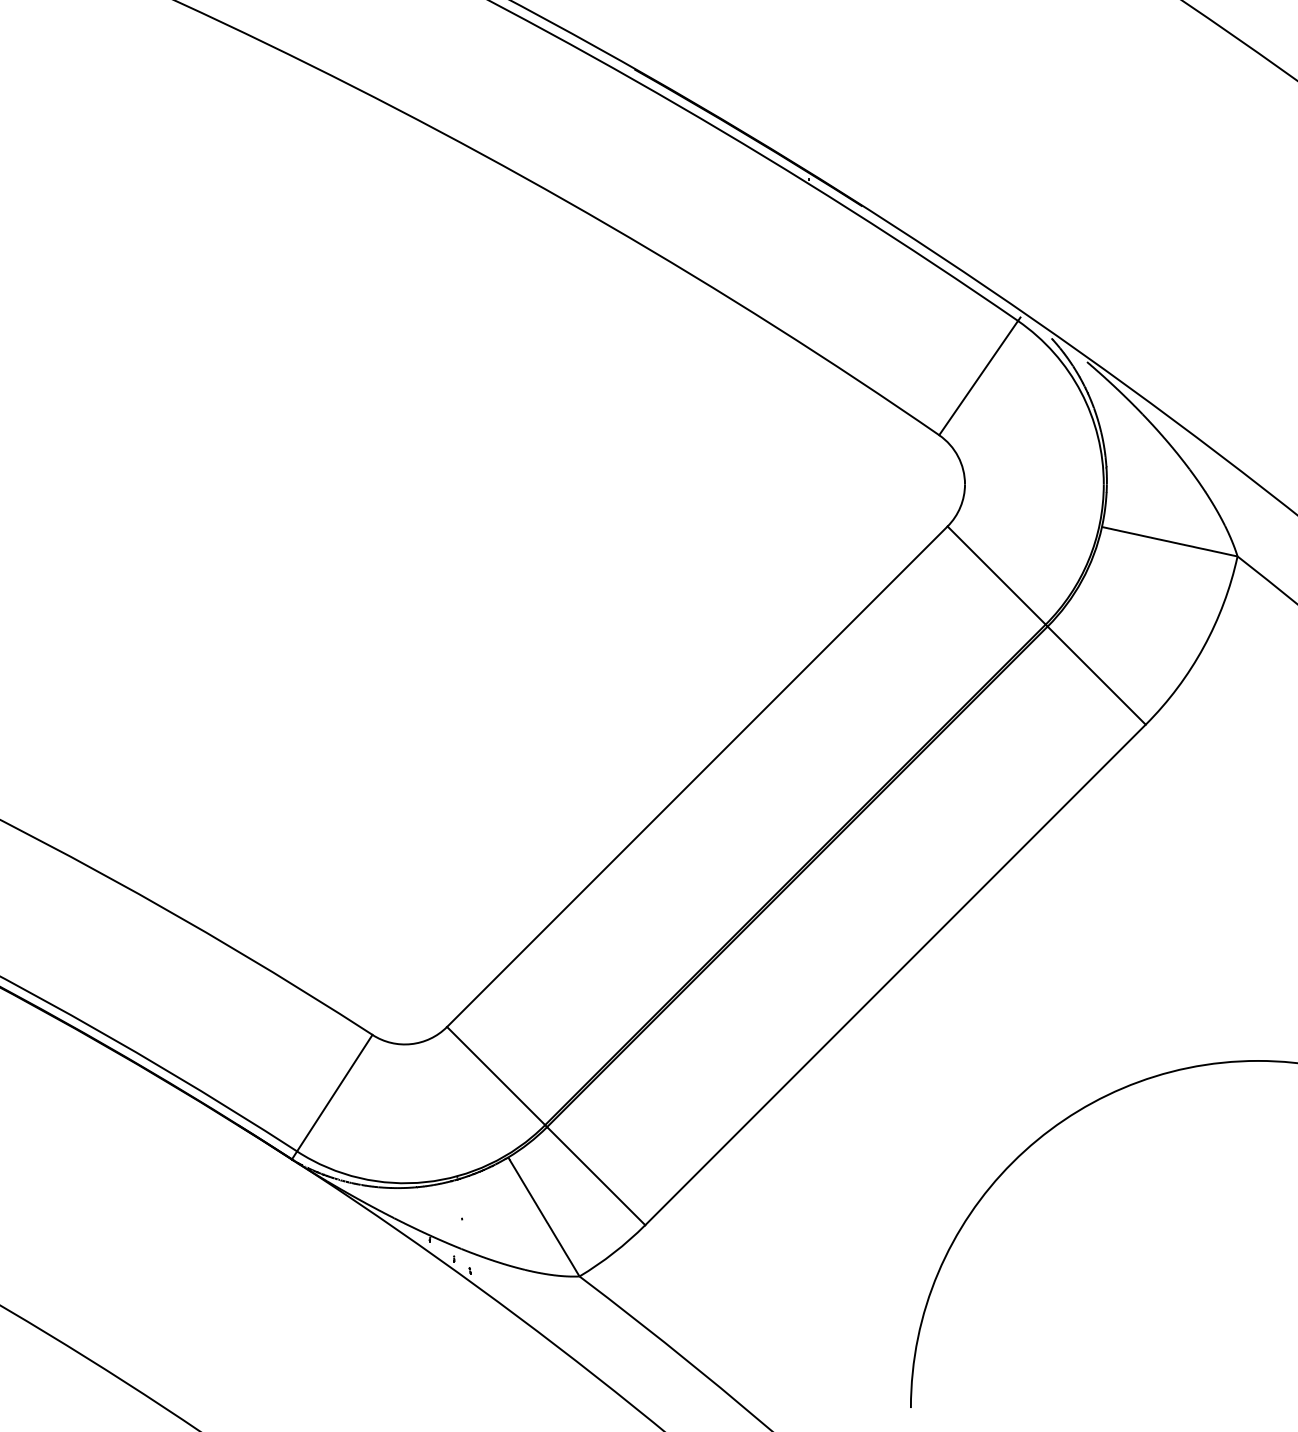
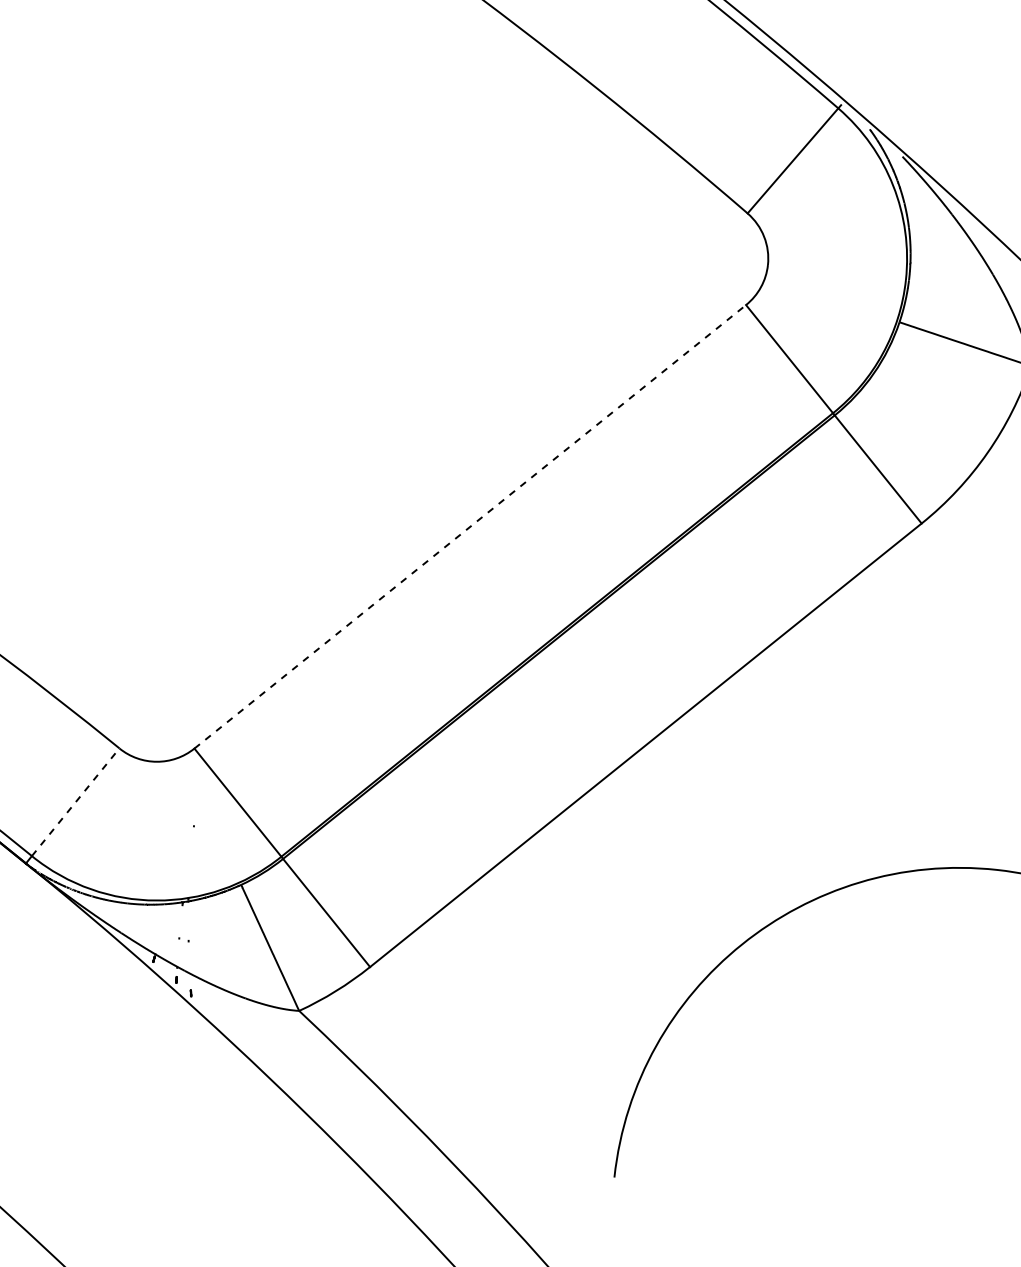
line: (697, 776) -> (470, 526), solid -> dashed
line: (335, 1092) -> (76, 801), solid -> dashed

